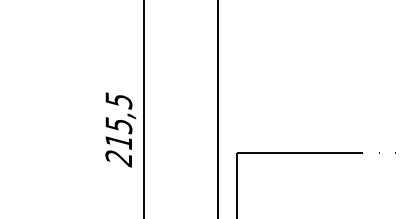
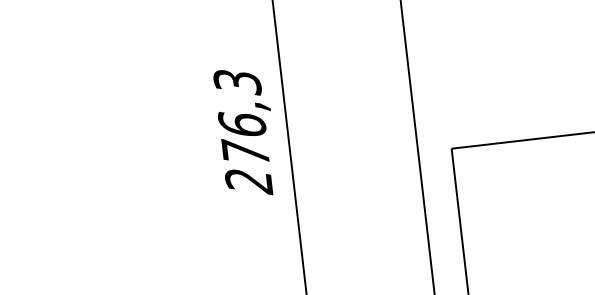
text: (118, 120) -> (240, 116), 215,5 -> 276,3

